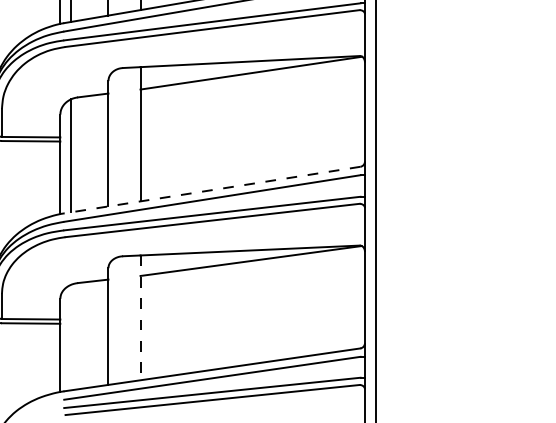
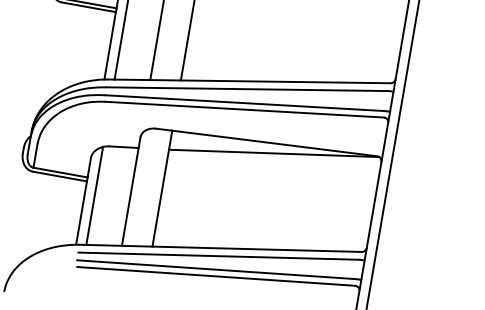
line: (212, 190) -> (249, 81), dashed -> solid
line: (140, 318) -> (162, 189), dashed -> solid
line: (71, 337) -> (95, 195), added

